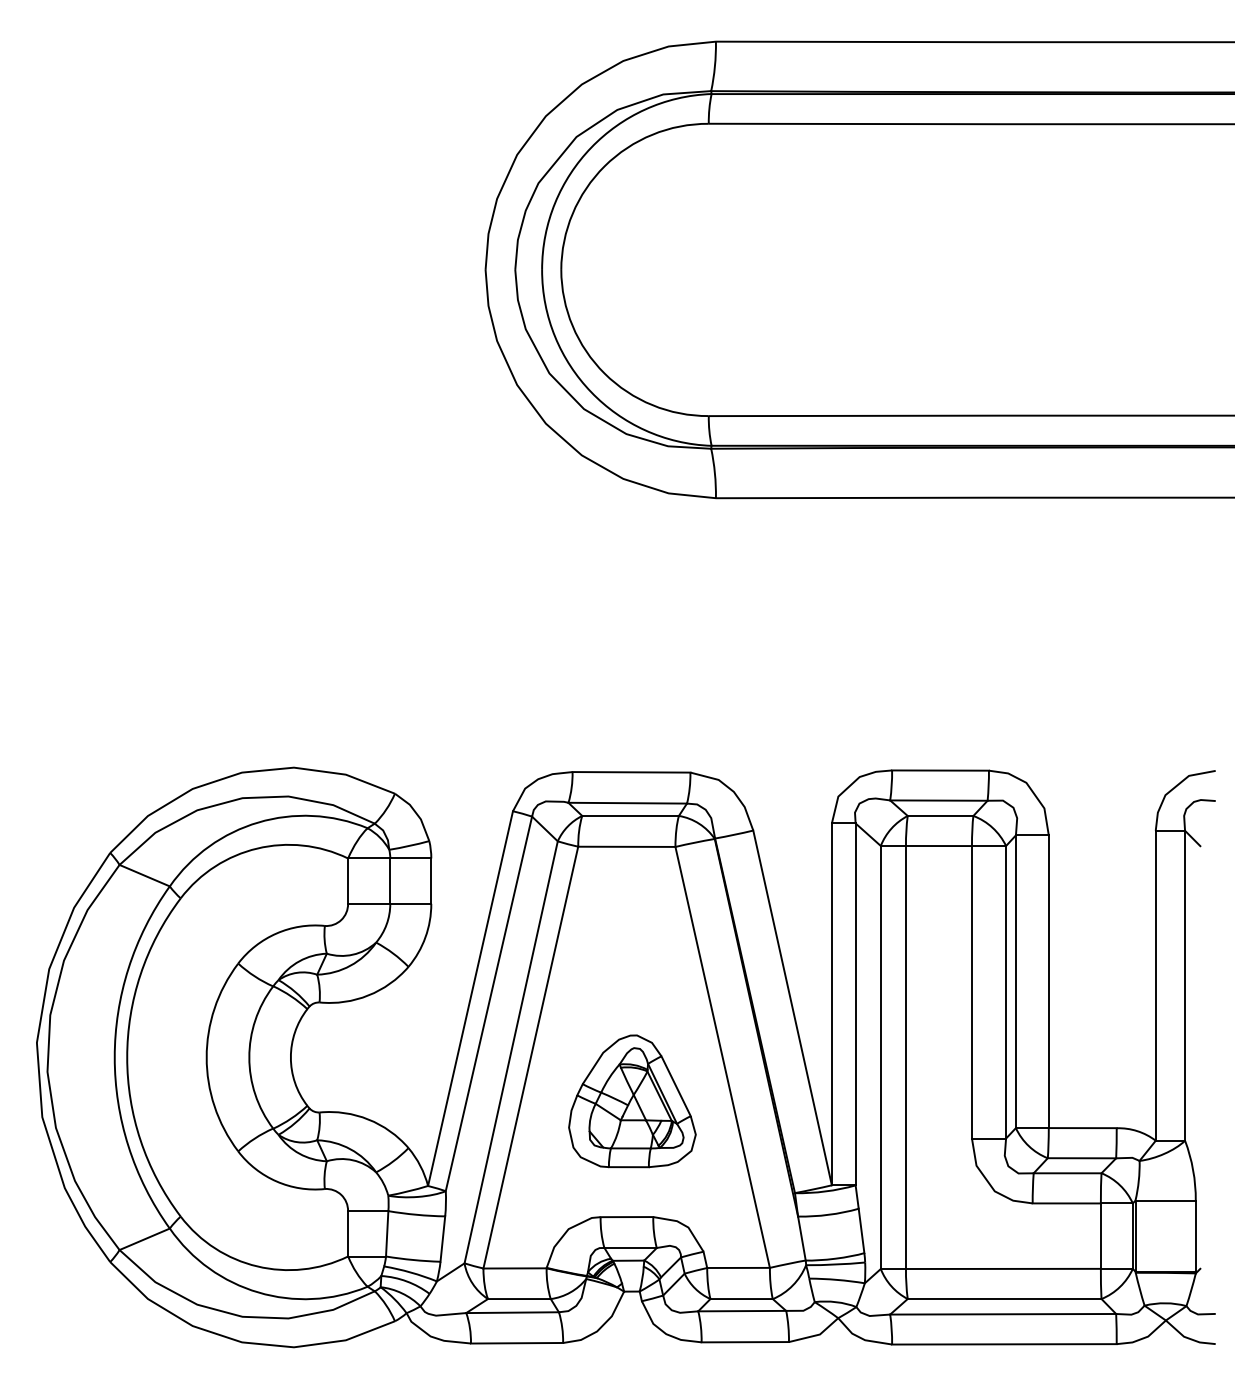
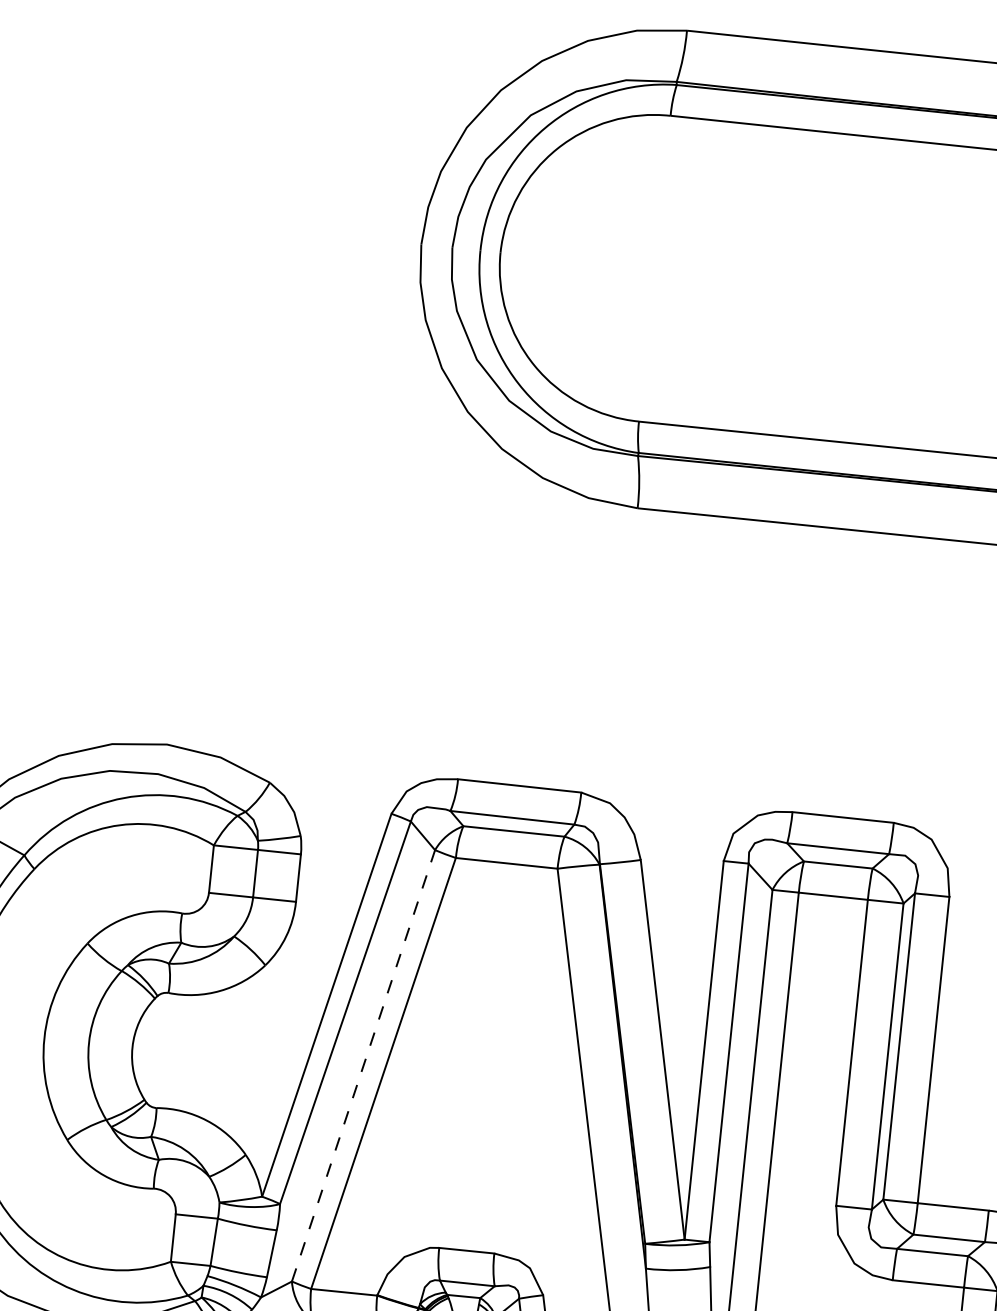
line: (511, 1051) -> (363, 1064), solid -> dashed
part: (632, 1101) -> (485, 1130), removed

